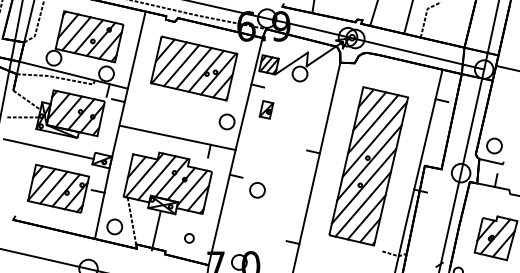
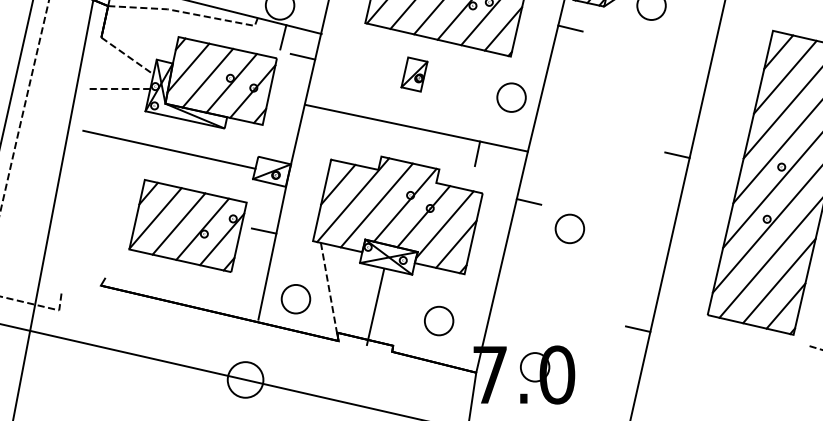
part: (266, 109) -> (414, 73), moved
part: (189, 238) -> (439, 321), size x1.67

